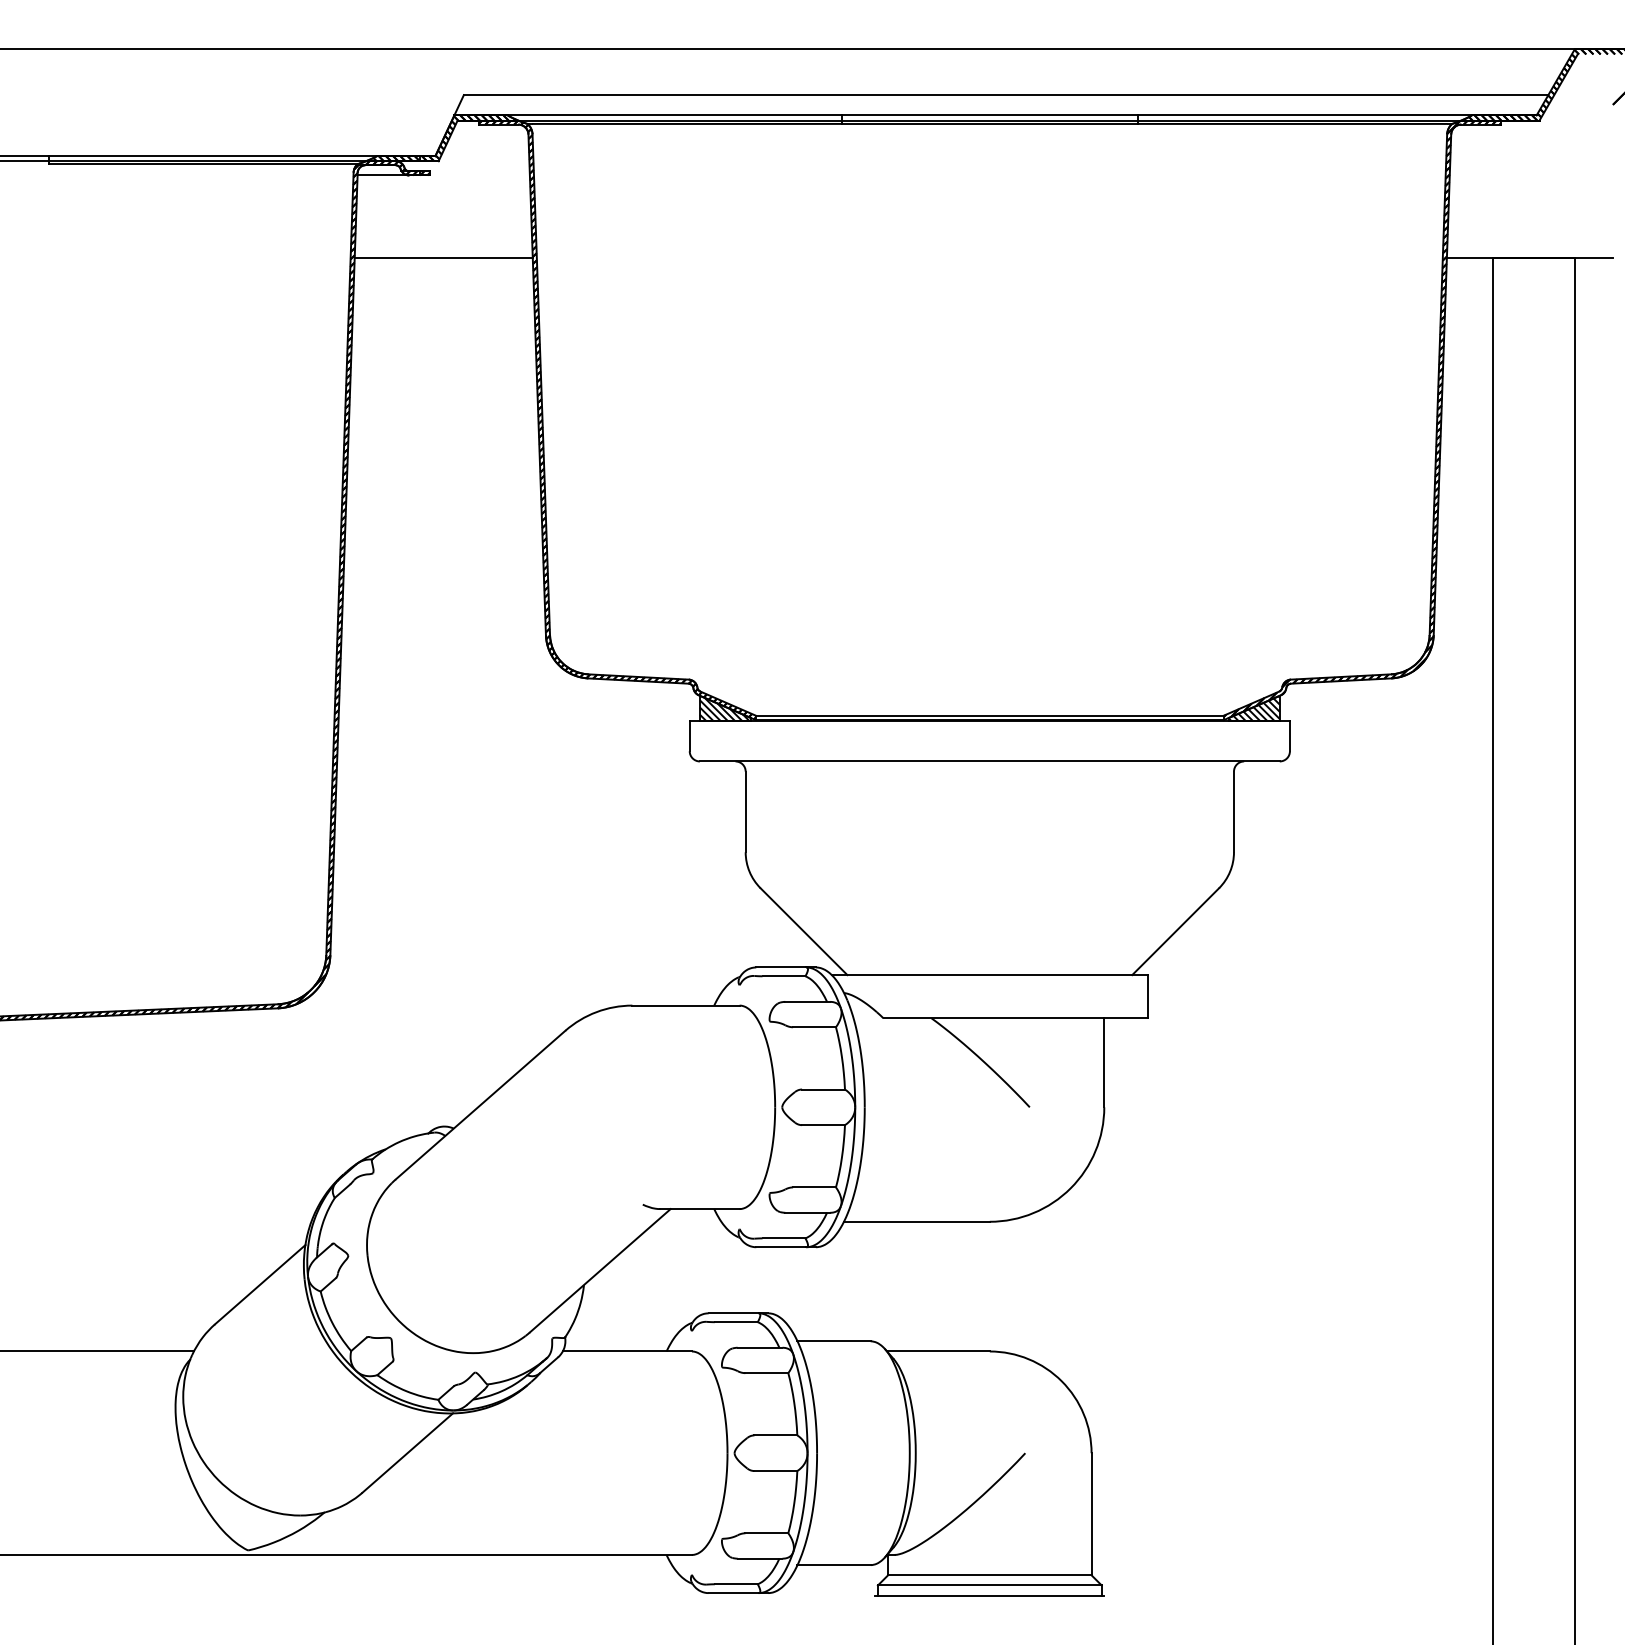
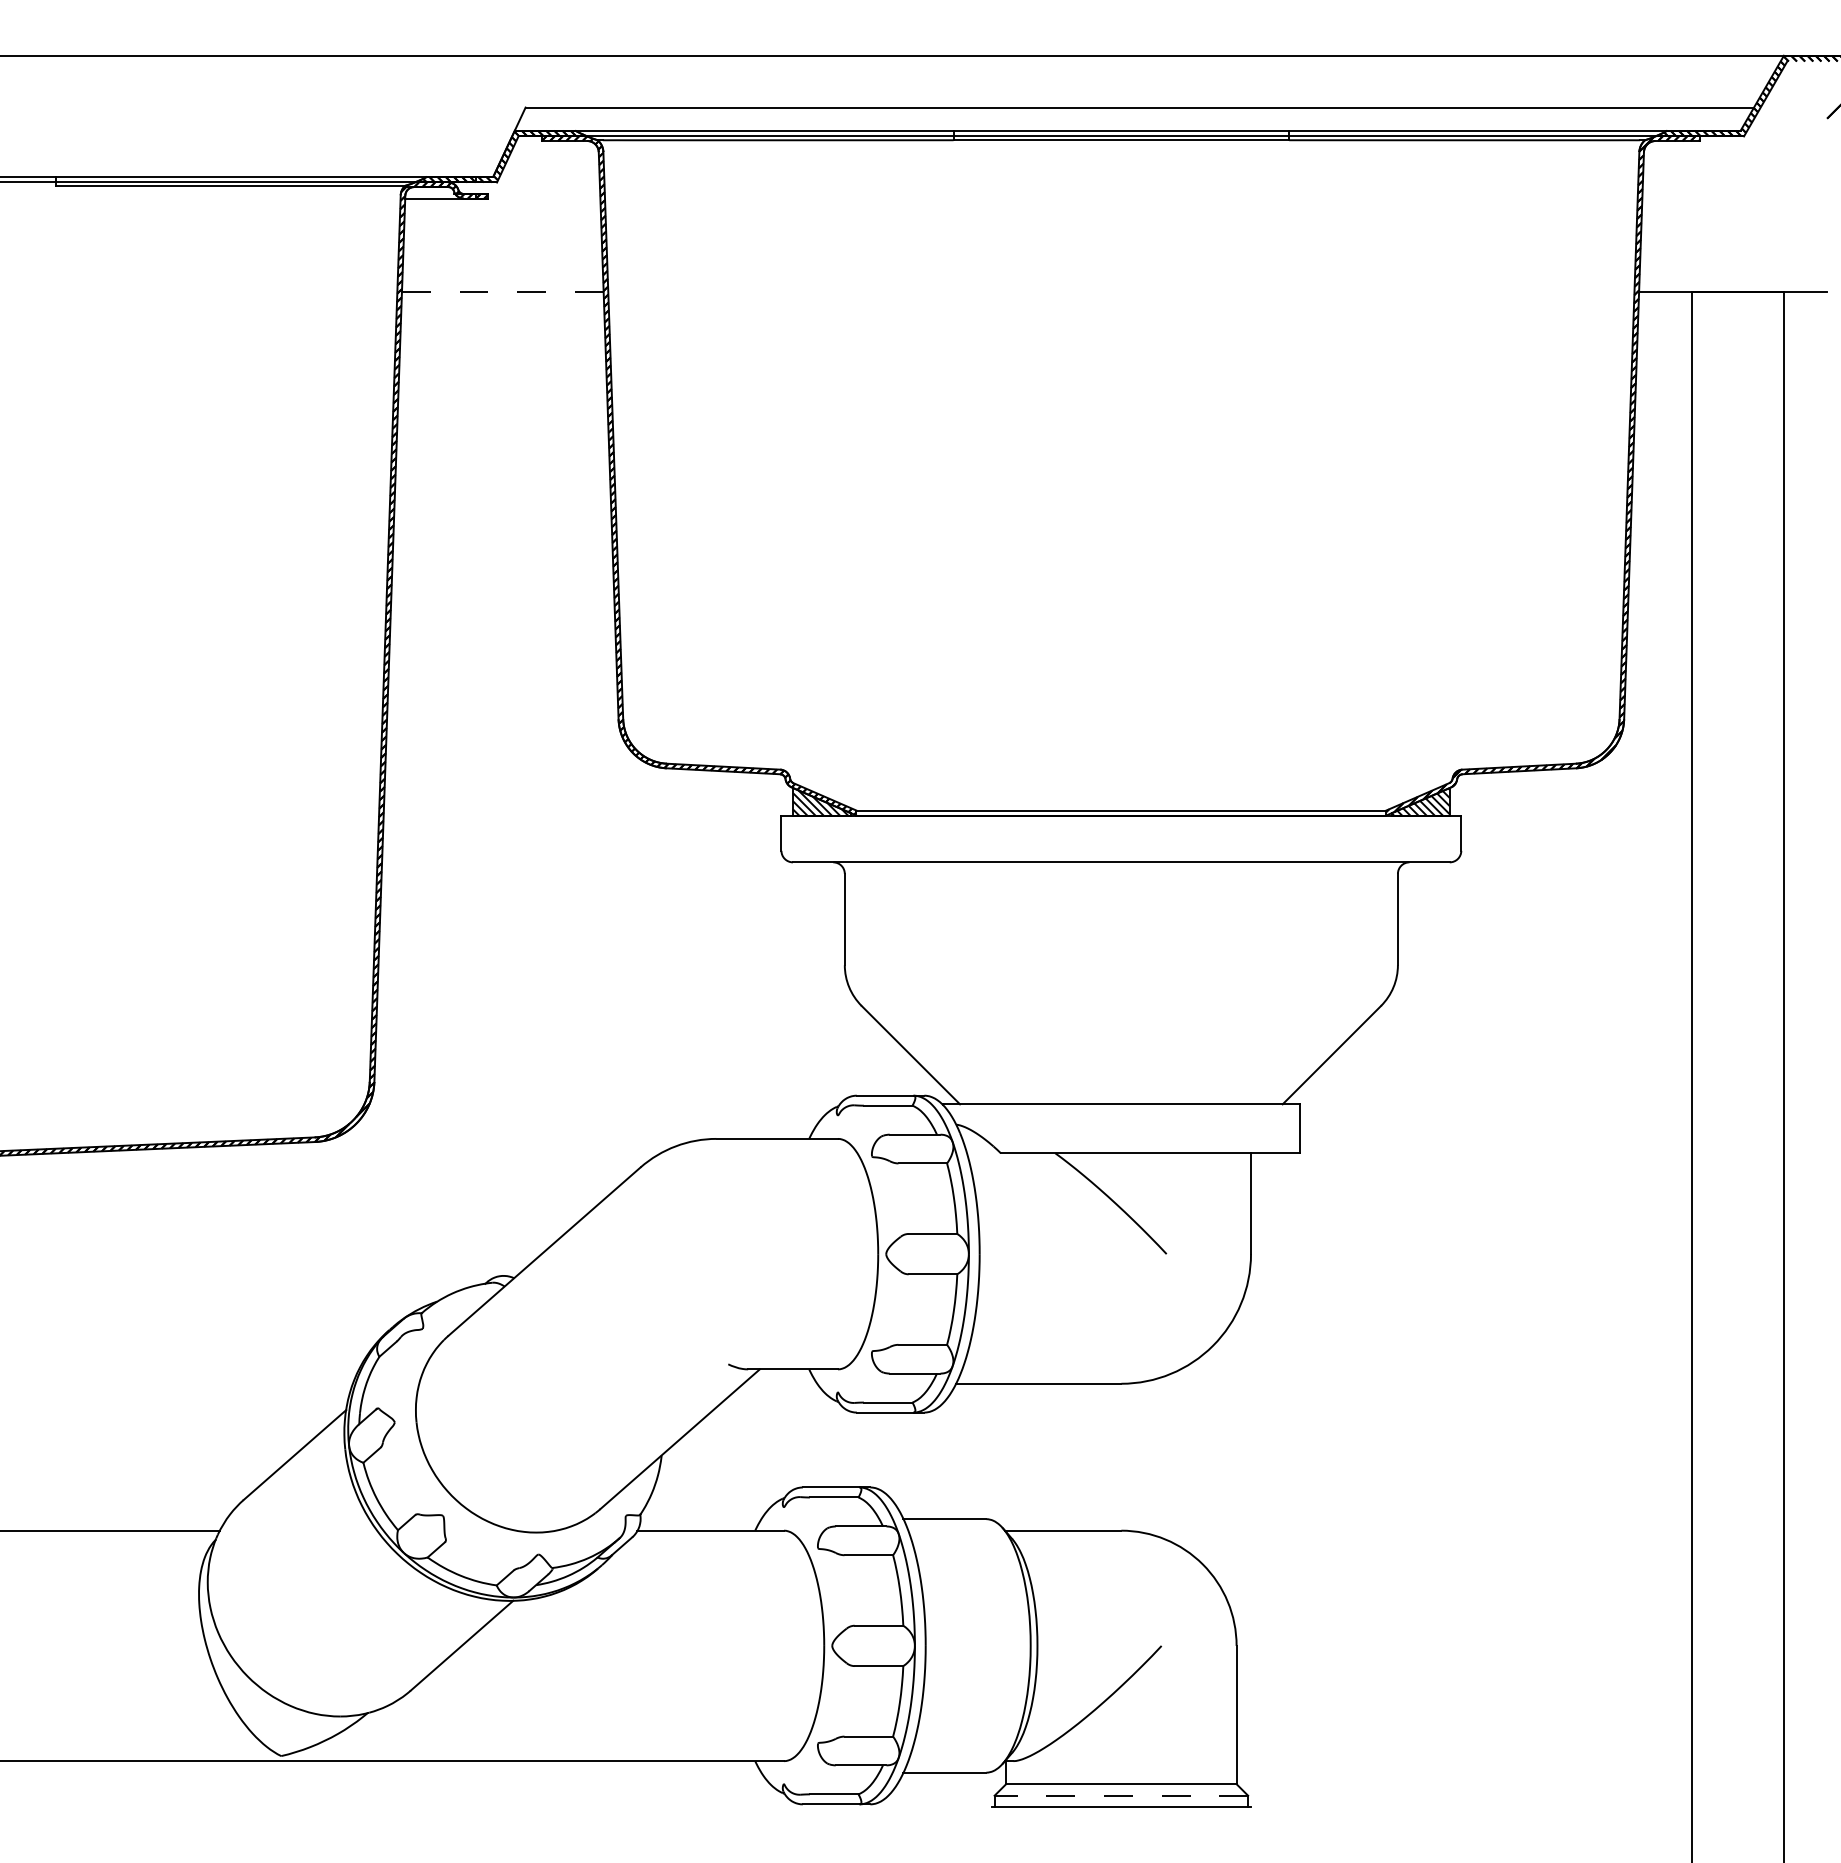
line: (443, 257) -> (502, 291), solid -> dashed
line: (989, 1585) -> (1120, 1795), solid -> dashed

